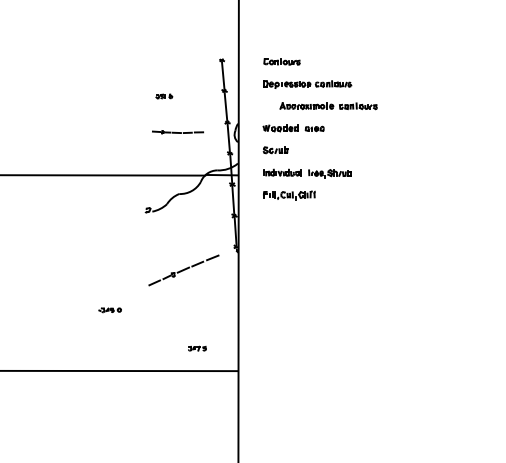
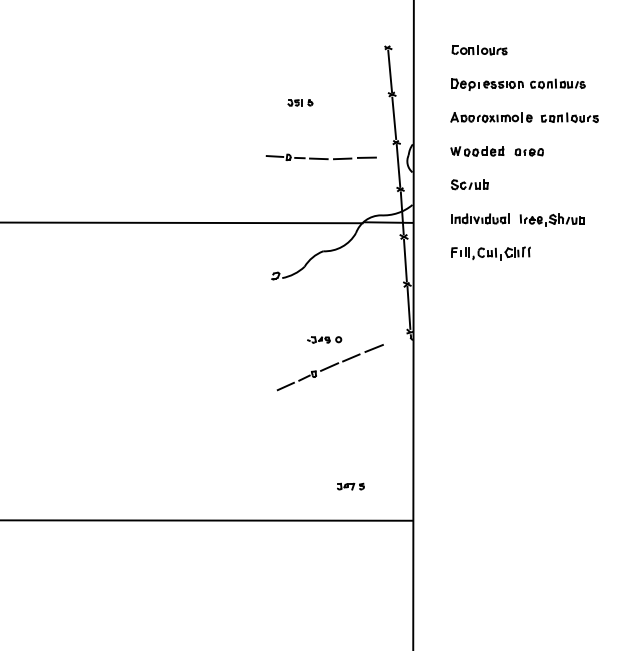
part: (328, 106) -> (524, 118), moved
part: (177, 131) -> (320, 156), size x1.43
part: (109, 310) -> (323, 340), moved

